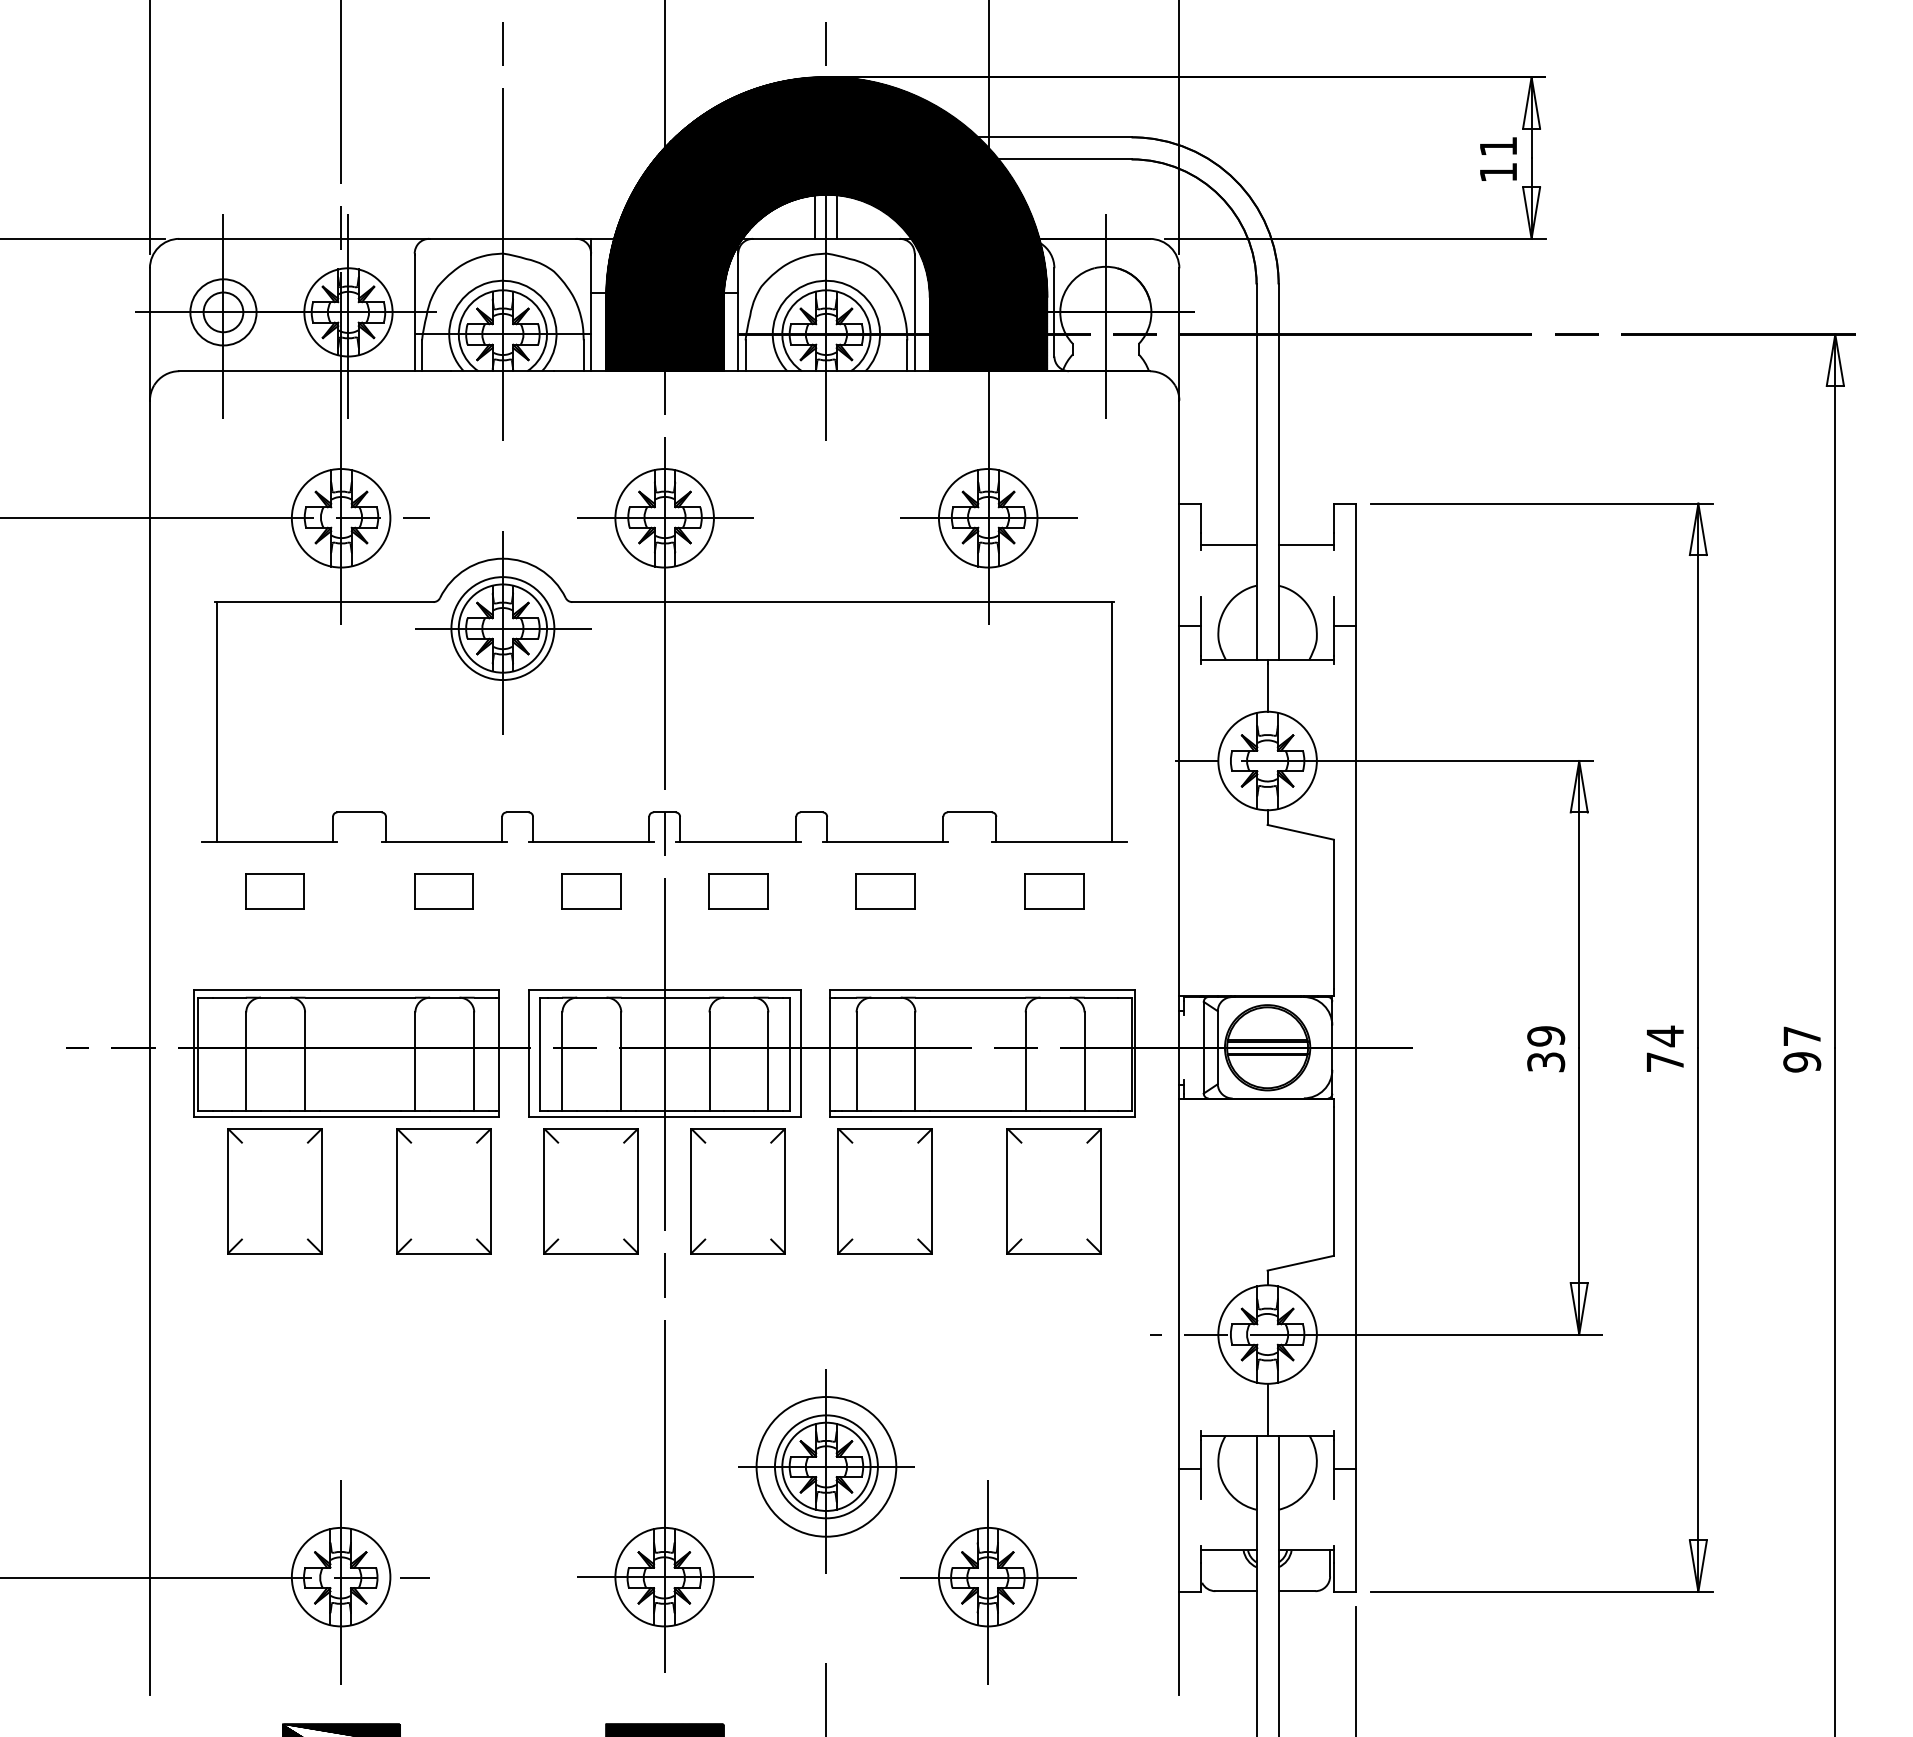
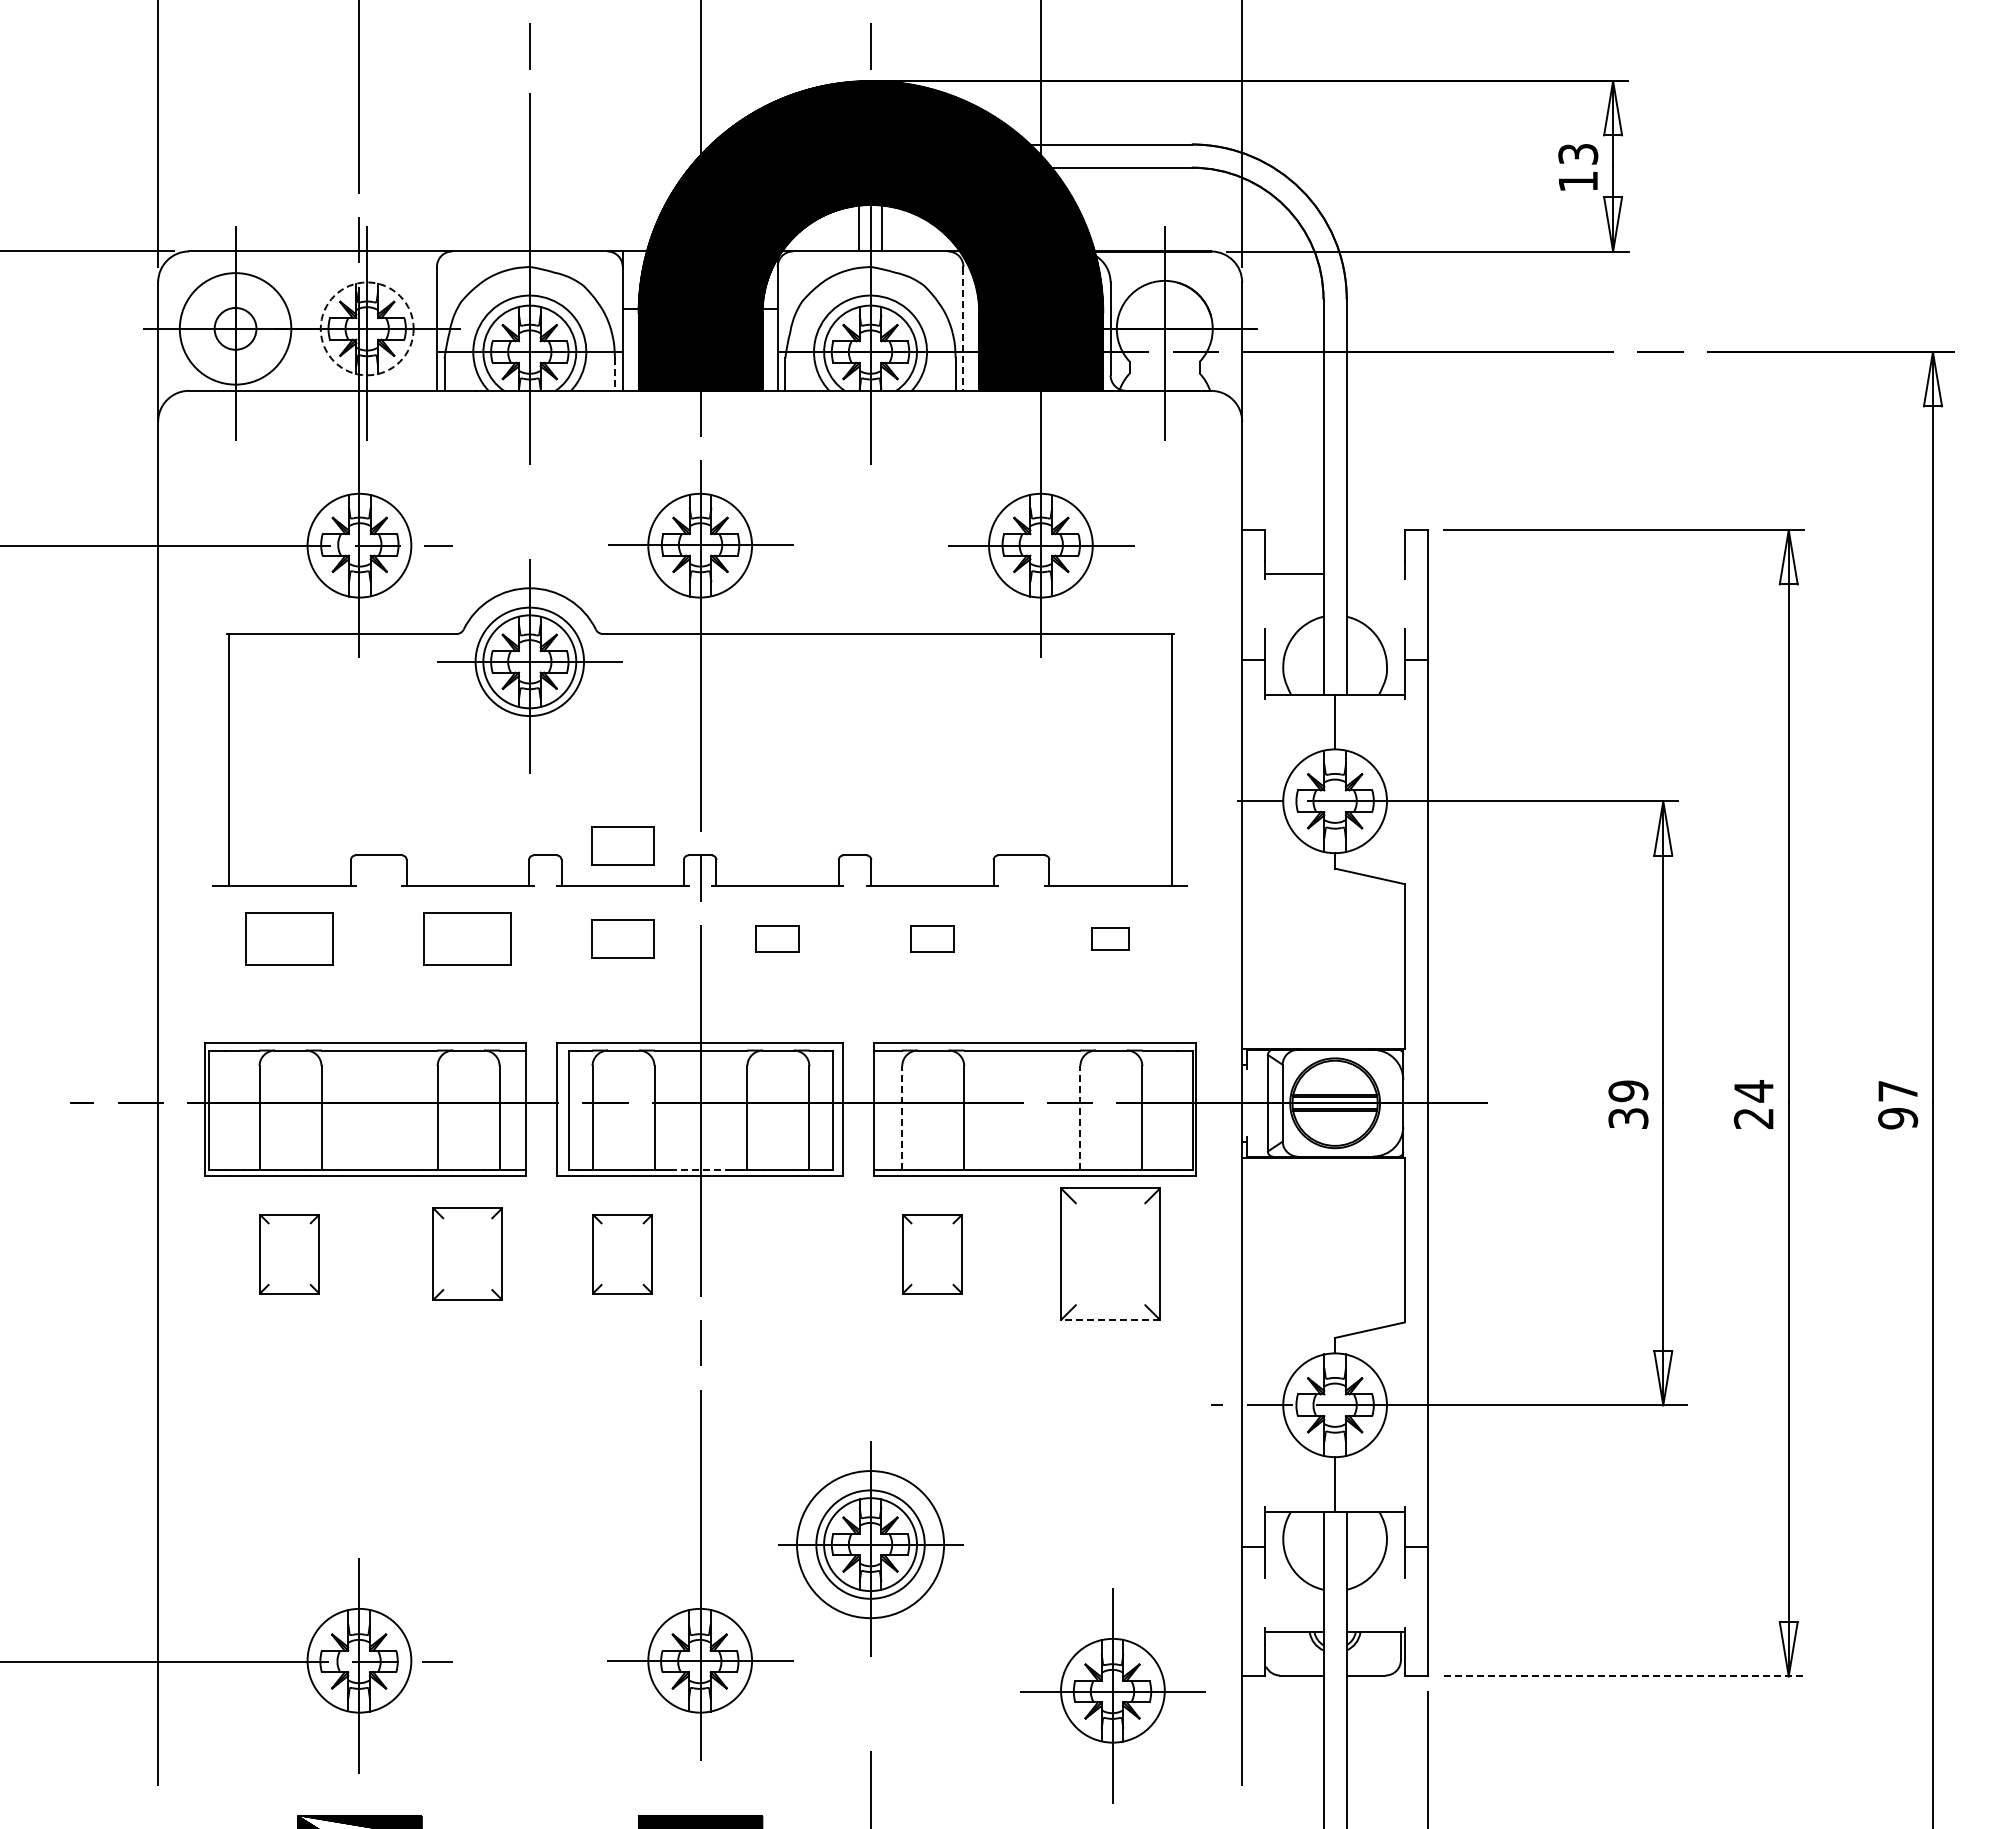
text: (1498, 146) -> (1578, 154), 11 -> 13
circle: (223, 312) -> (235, 328), size x1.6
circle: (347, 312) -> (366, 328), solid -> dashed
line: (914, 313) -> (963, 330), solid -> dashed
line: (584, 356) -> (615, 375), solid -> dashed
line: (1305, 544) -> (1375, 573), removed
part: (590, 802) -> (622, 845), added
part: (274, 891) -> (289, 938), size x1.4
part: (443, 891) -> (467, 938), size x1.4
part: (738, 891) -> (777, 938), size x0.7
part: (885, 891) -> (932, 938), size x0.7
part: (1054, 891) -> (1110, 938), size x0.6
line: (856, 1061) -> (902, 1117), solid -> dashed
line: (1025, 1061) -> (1080, 1117), solid -> dashed
text: (1664, 1062) -> (1753, 1118), 74 -> 24
line: (664, 1110) -> (700, 1169), solid -> dashed
part: (274, 1190) -> (289, 1253), size x0.6
part: (443, 1190) -> (467, 1253), size x0.7
part: (590, 1190) -> (622, 1253), size x0.6
part: (738, 1190) -> (777, 1253), removed
part: (885, 1190) -> (932, 1253), size x0.6
line: (1054, 1254) -> (1110, 1320), solid -> dashed
part: (987, 1581) -> (1112, 1695), moved
line: (1542, 1592) -> (1624, 1676), solid -> dashed

